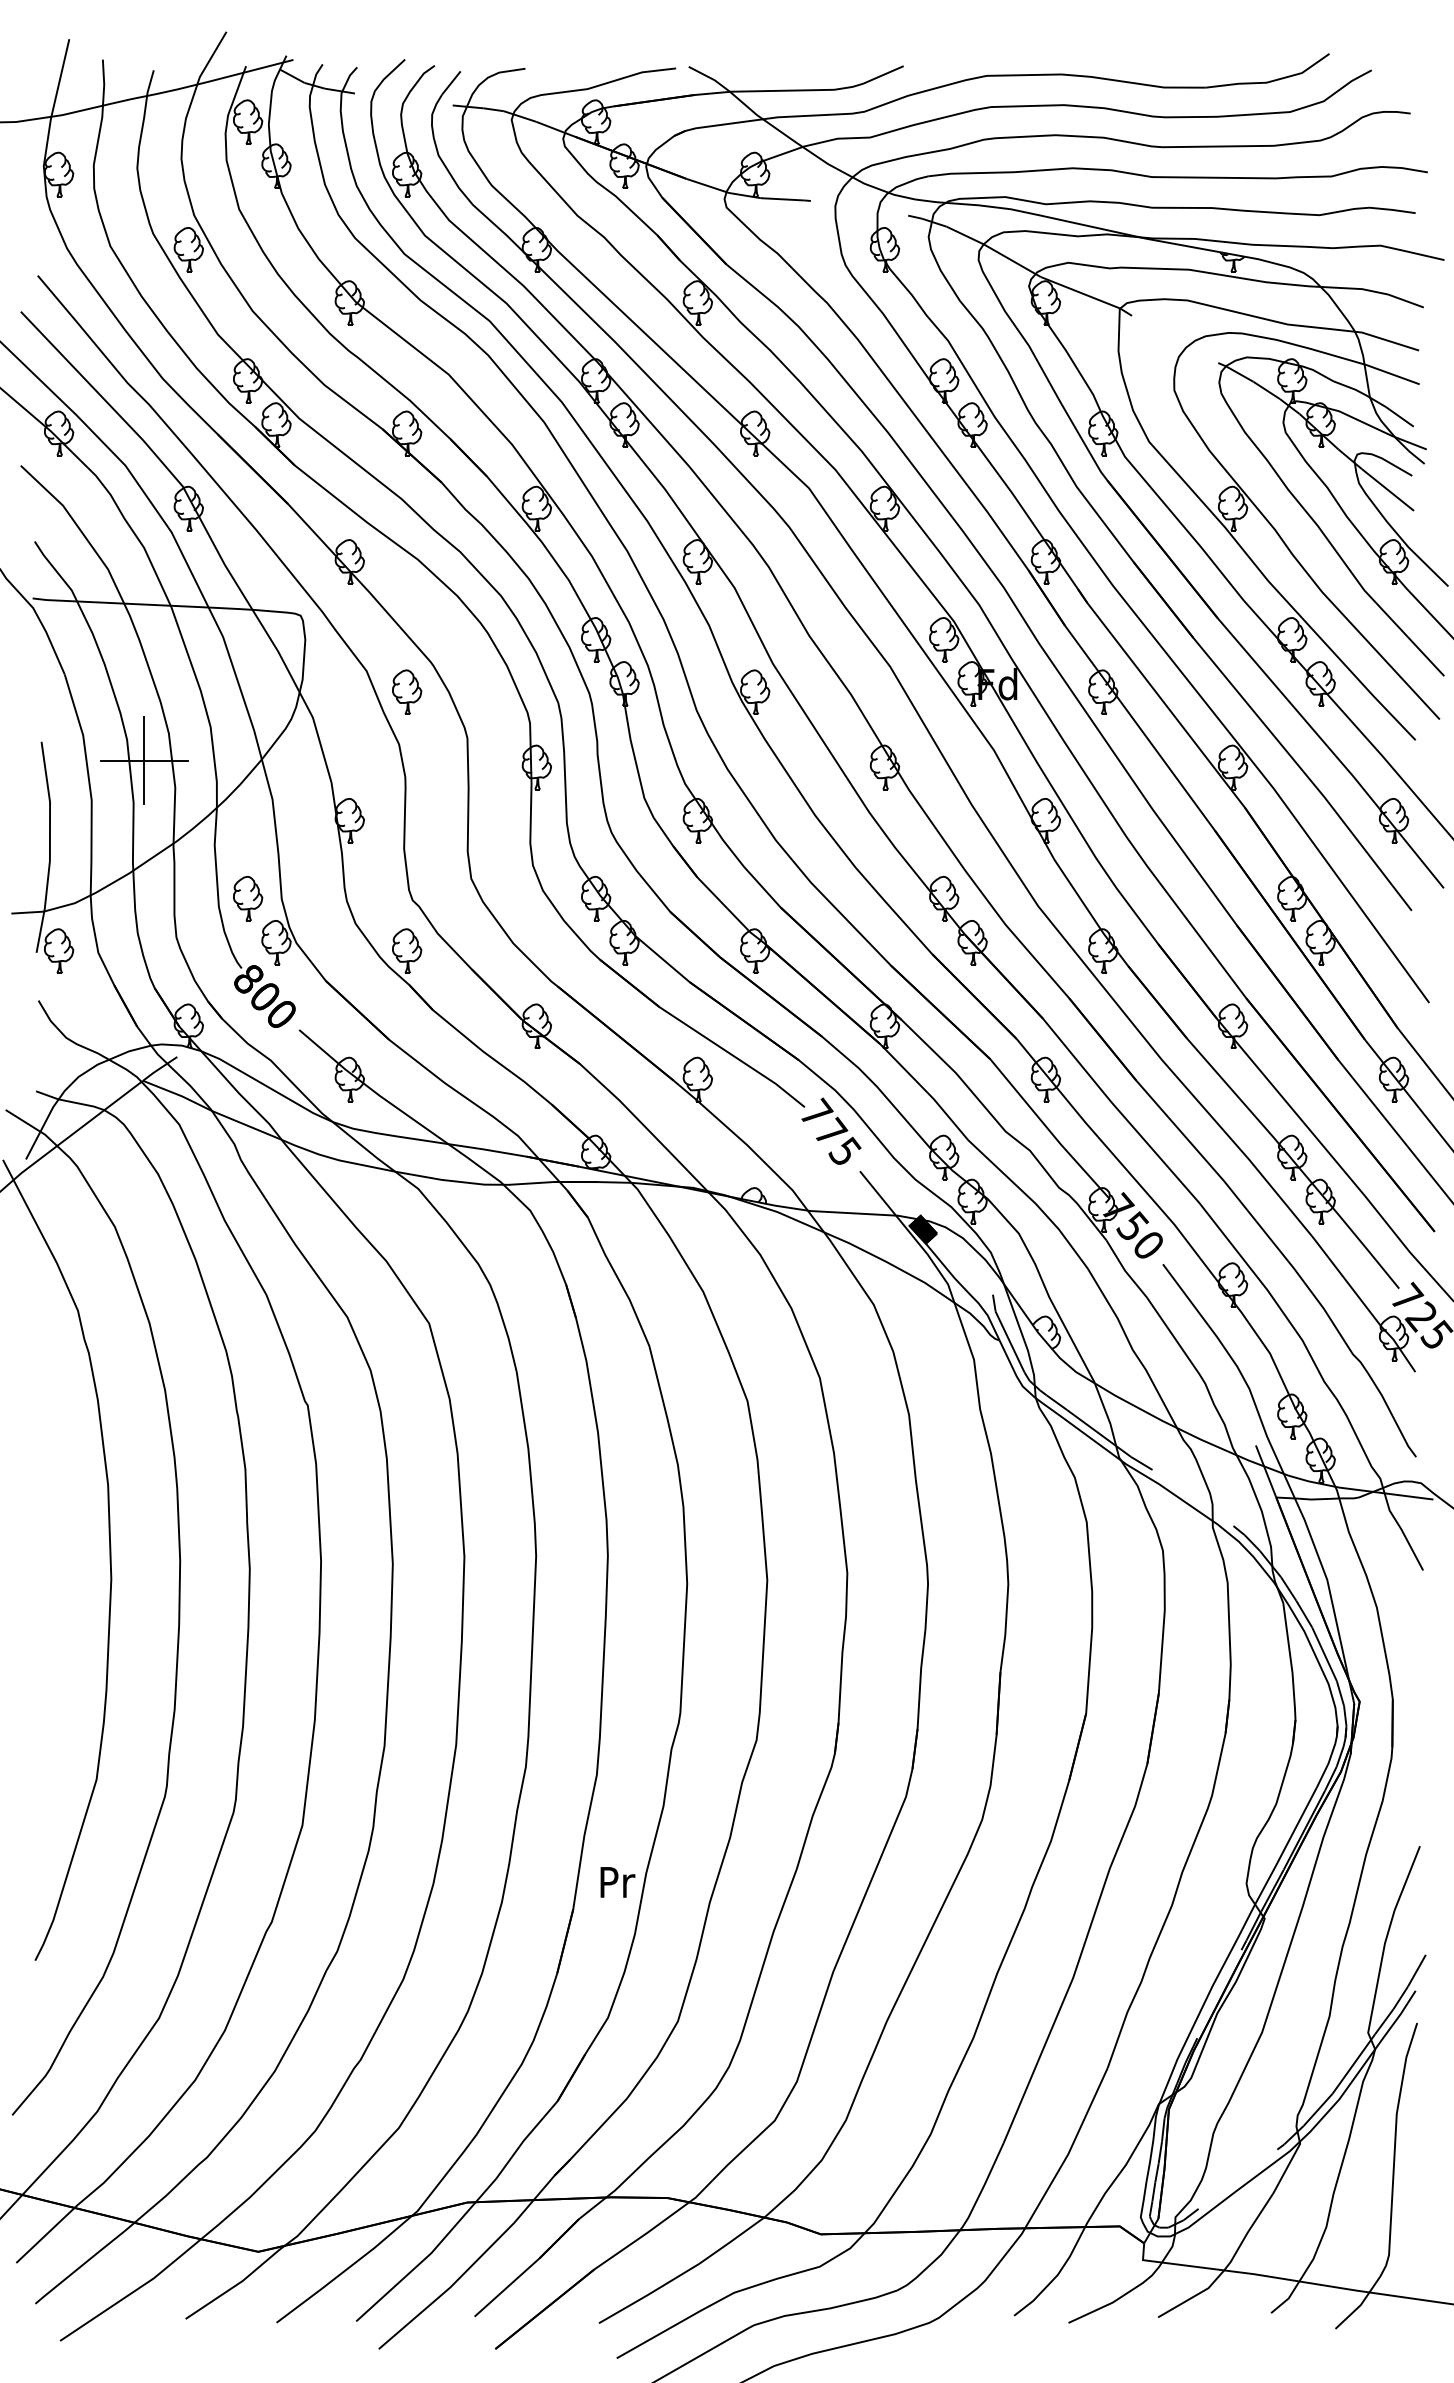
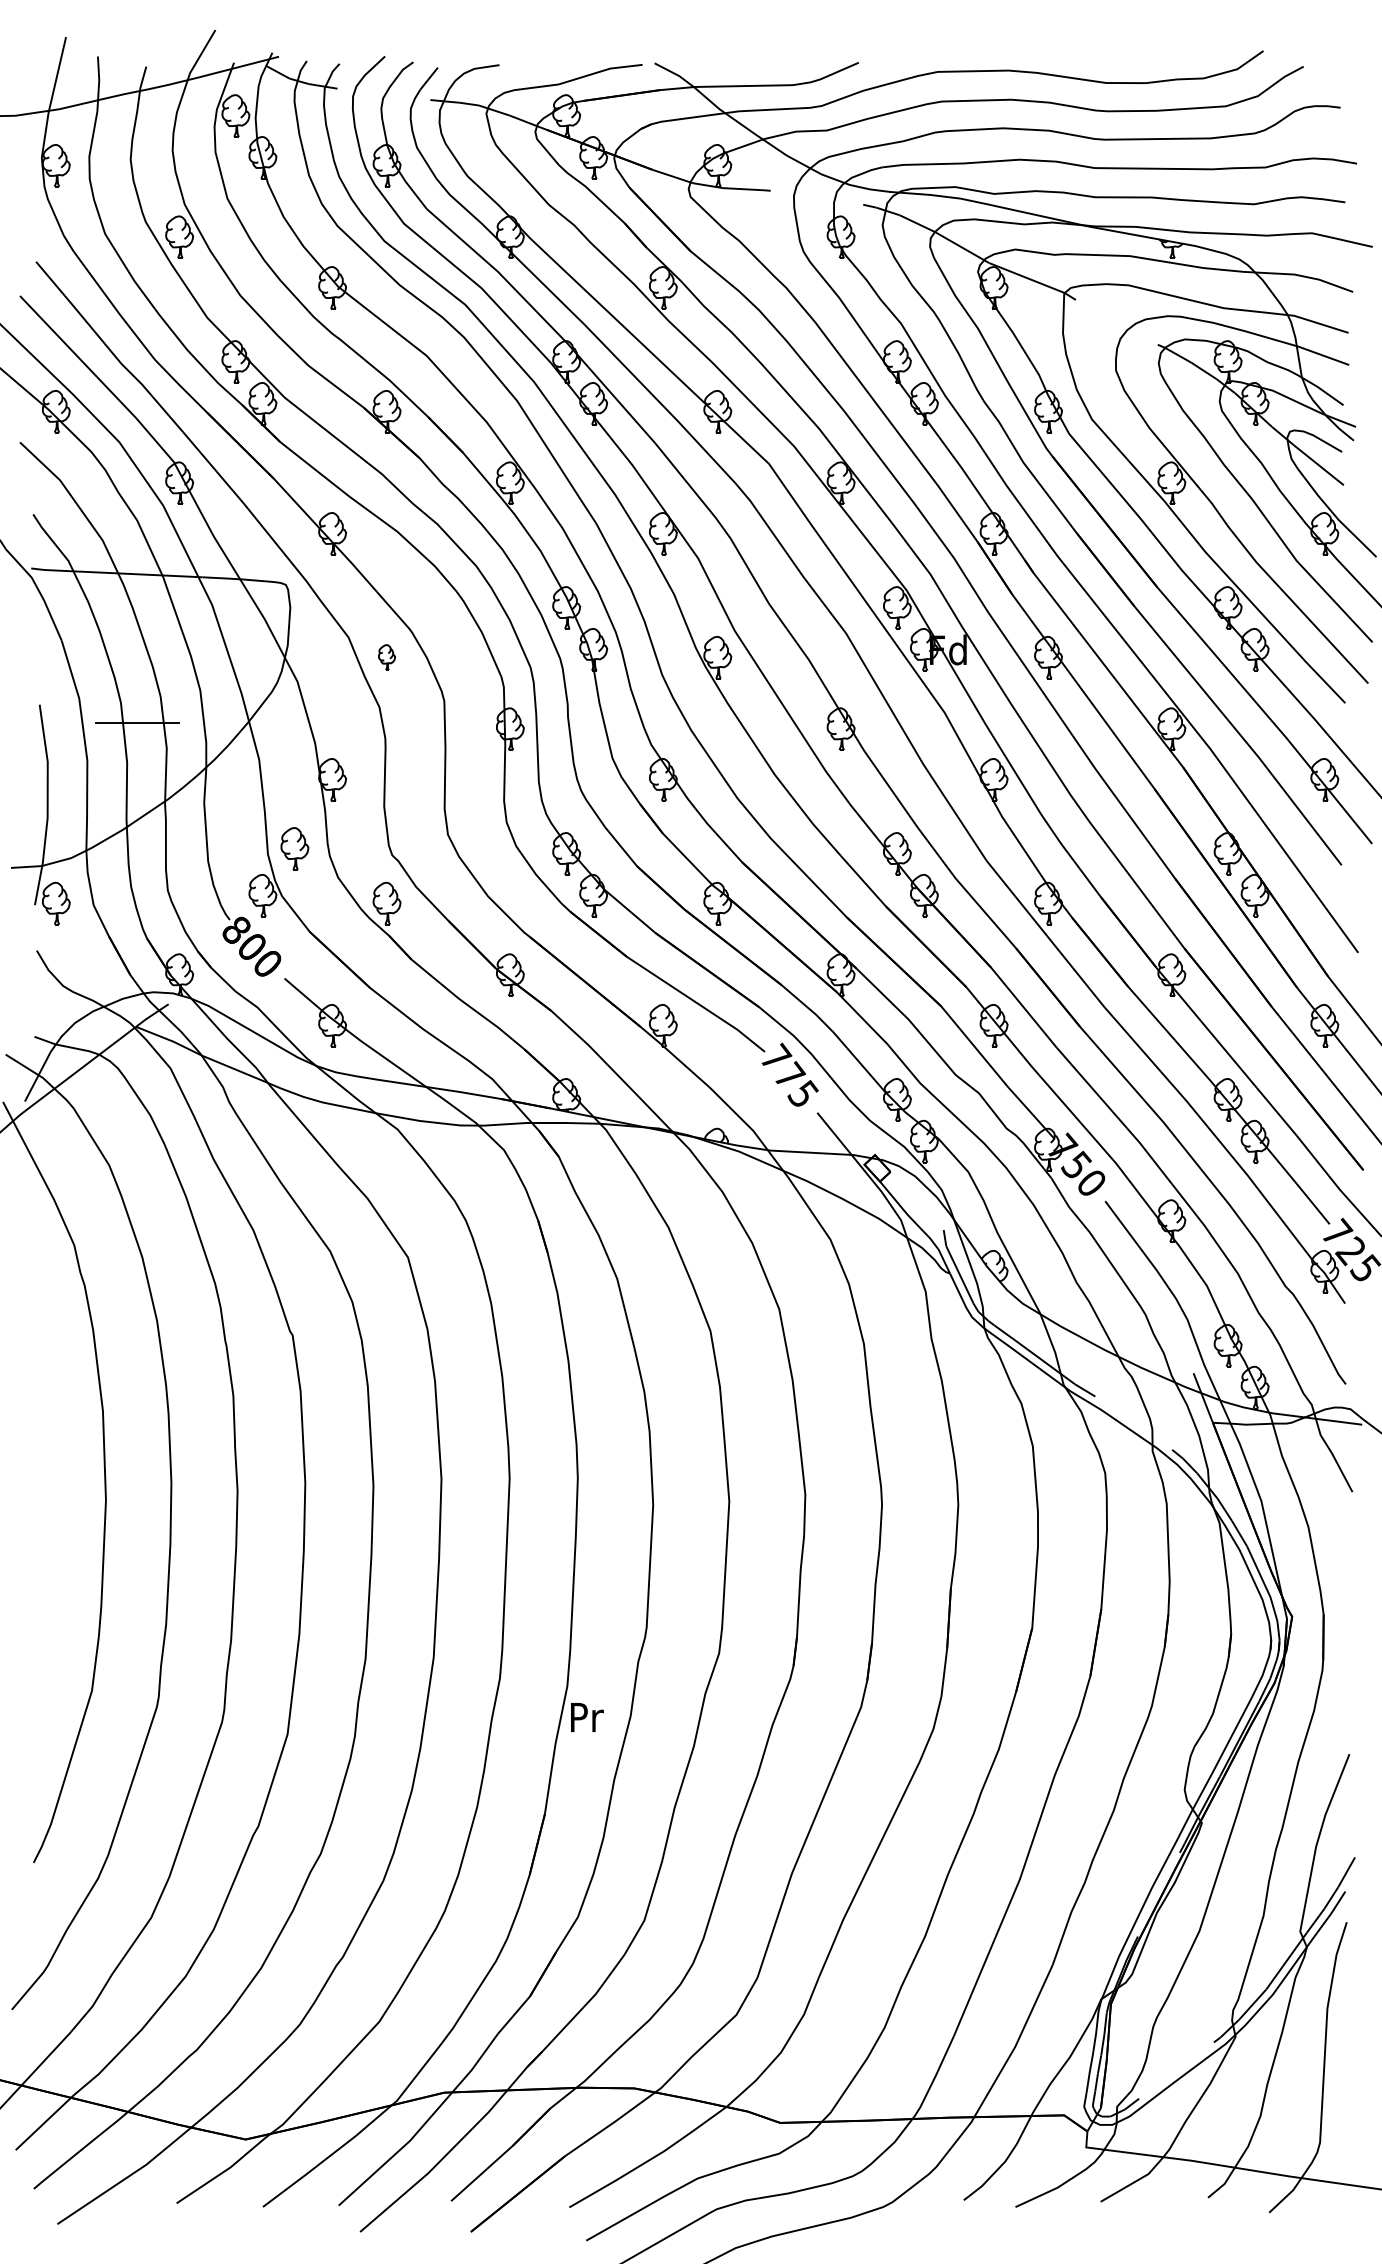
part: (406, 692) -> (386, 657), size x0.6
line: (144, 760) -> (137, 722), removed
part: (247, 898) -> (294, 848), moved
fill: (923, 1229) -> (877, 1168), removed
text: (618, 1882) -> (587, 1717), moved

